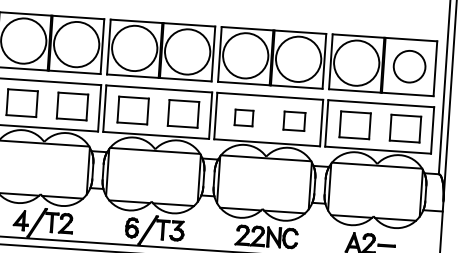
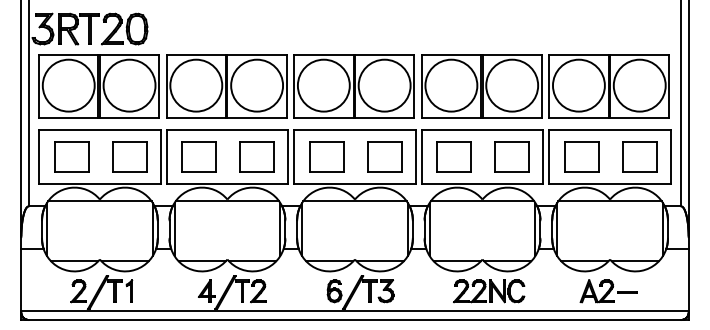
circle: (409, 66) -> (639, 85), size x1.43
part: (243, 117) -> (453, 156), size x1.67
part: (293, 120) -> (511, 156), size x1.43

